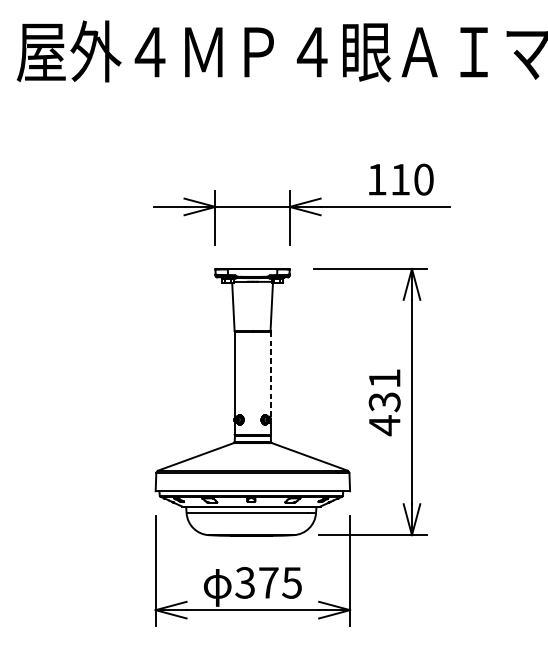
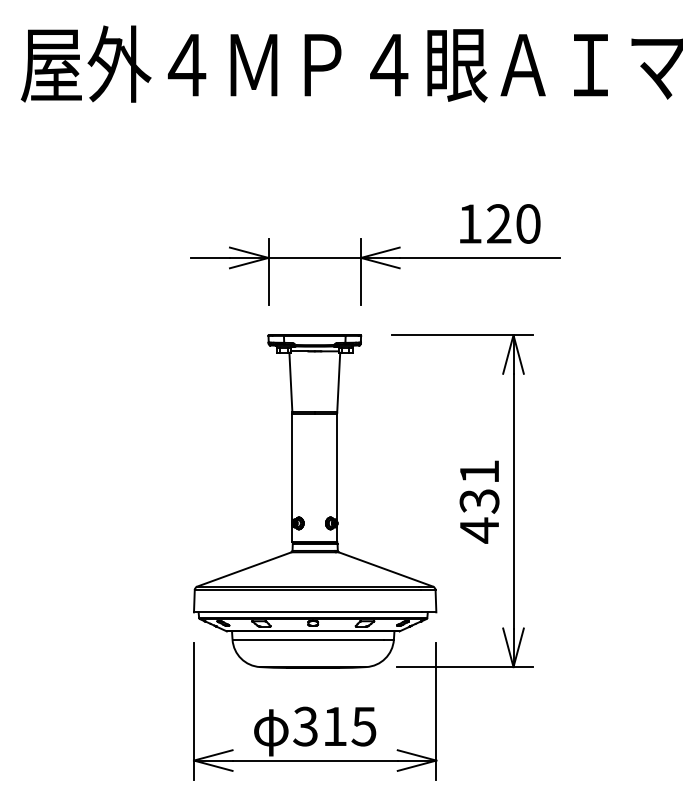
text: (400, 179) -> (499, 223), 110 -> 120
line: (270, 375) -> (337, 468), dashed -> solid
text: (269, 582) -> (335, 726), 375 -> 315

